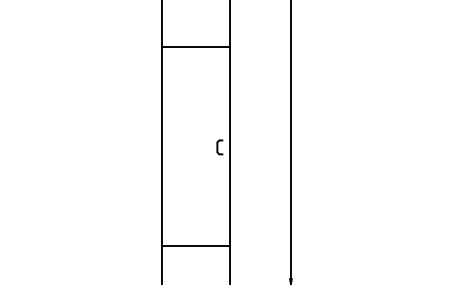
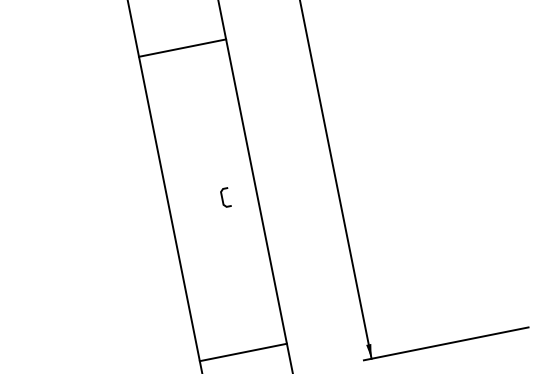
line: (195, 47) -> (181, 48), moved
curve: (218, 147) -> (223, 198), moved
line: (195, 245) -> (242, 352), moved

